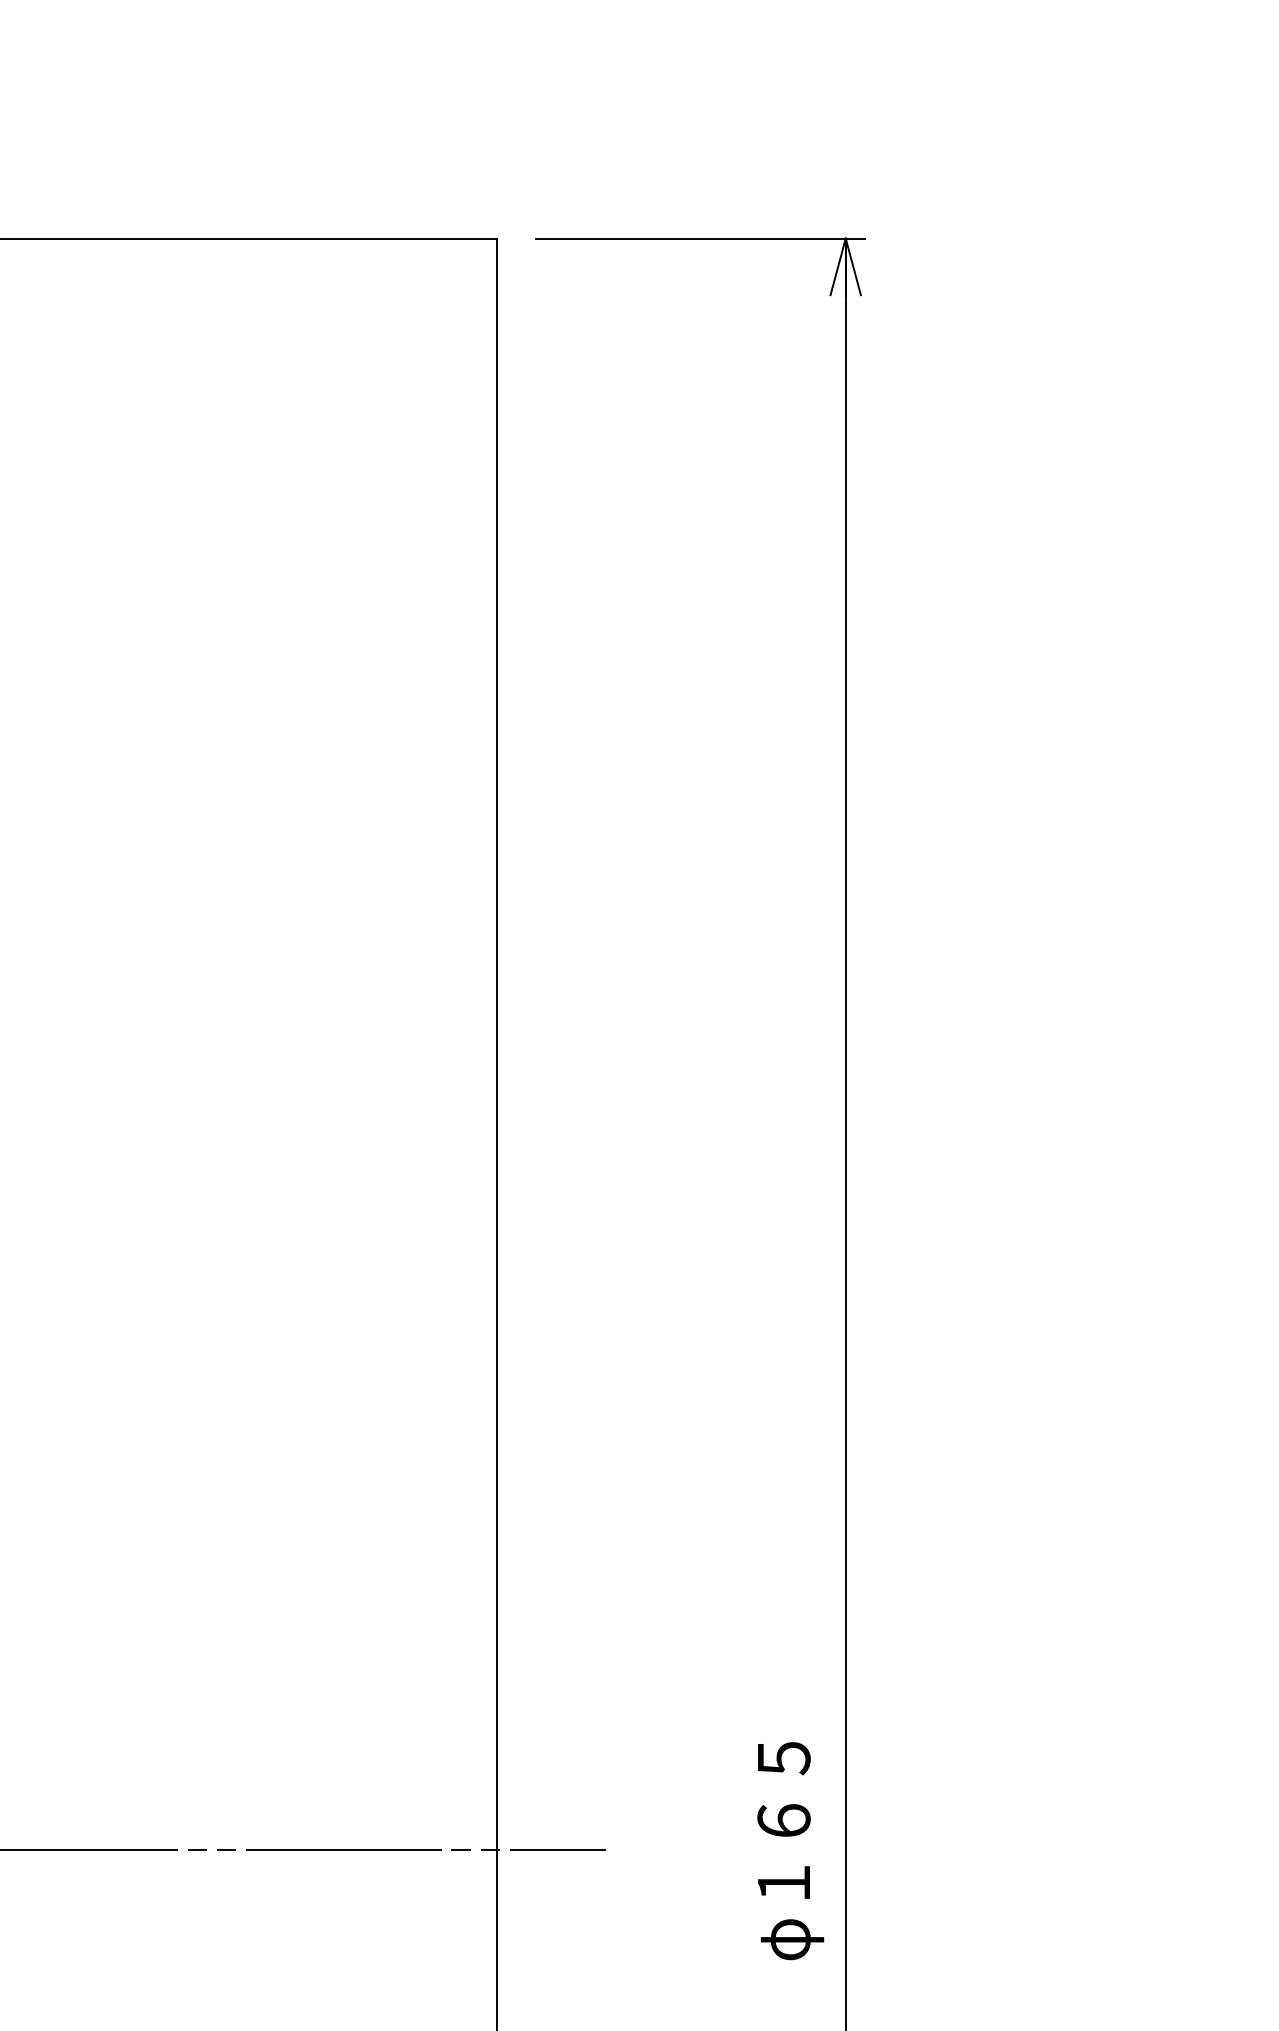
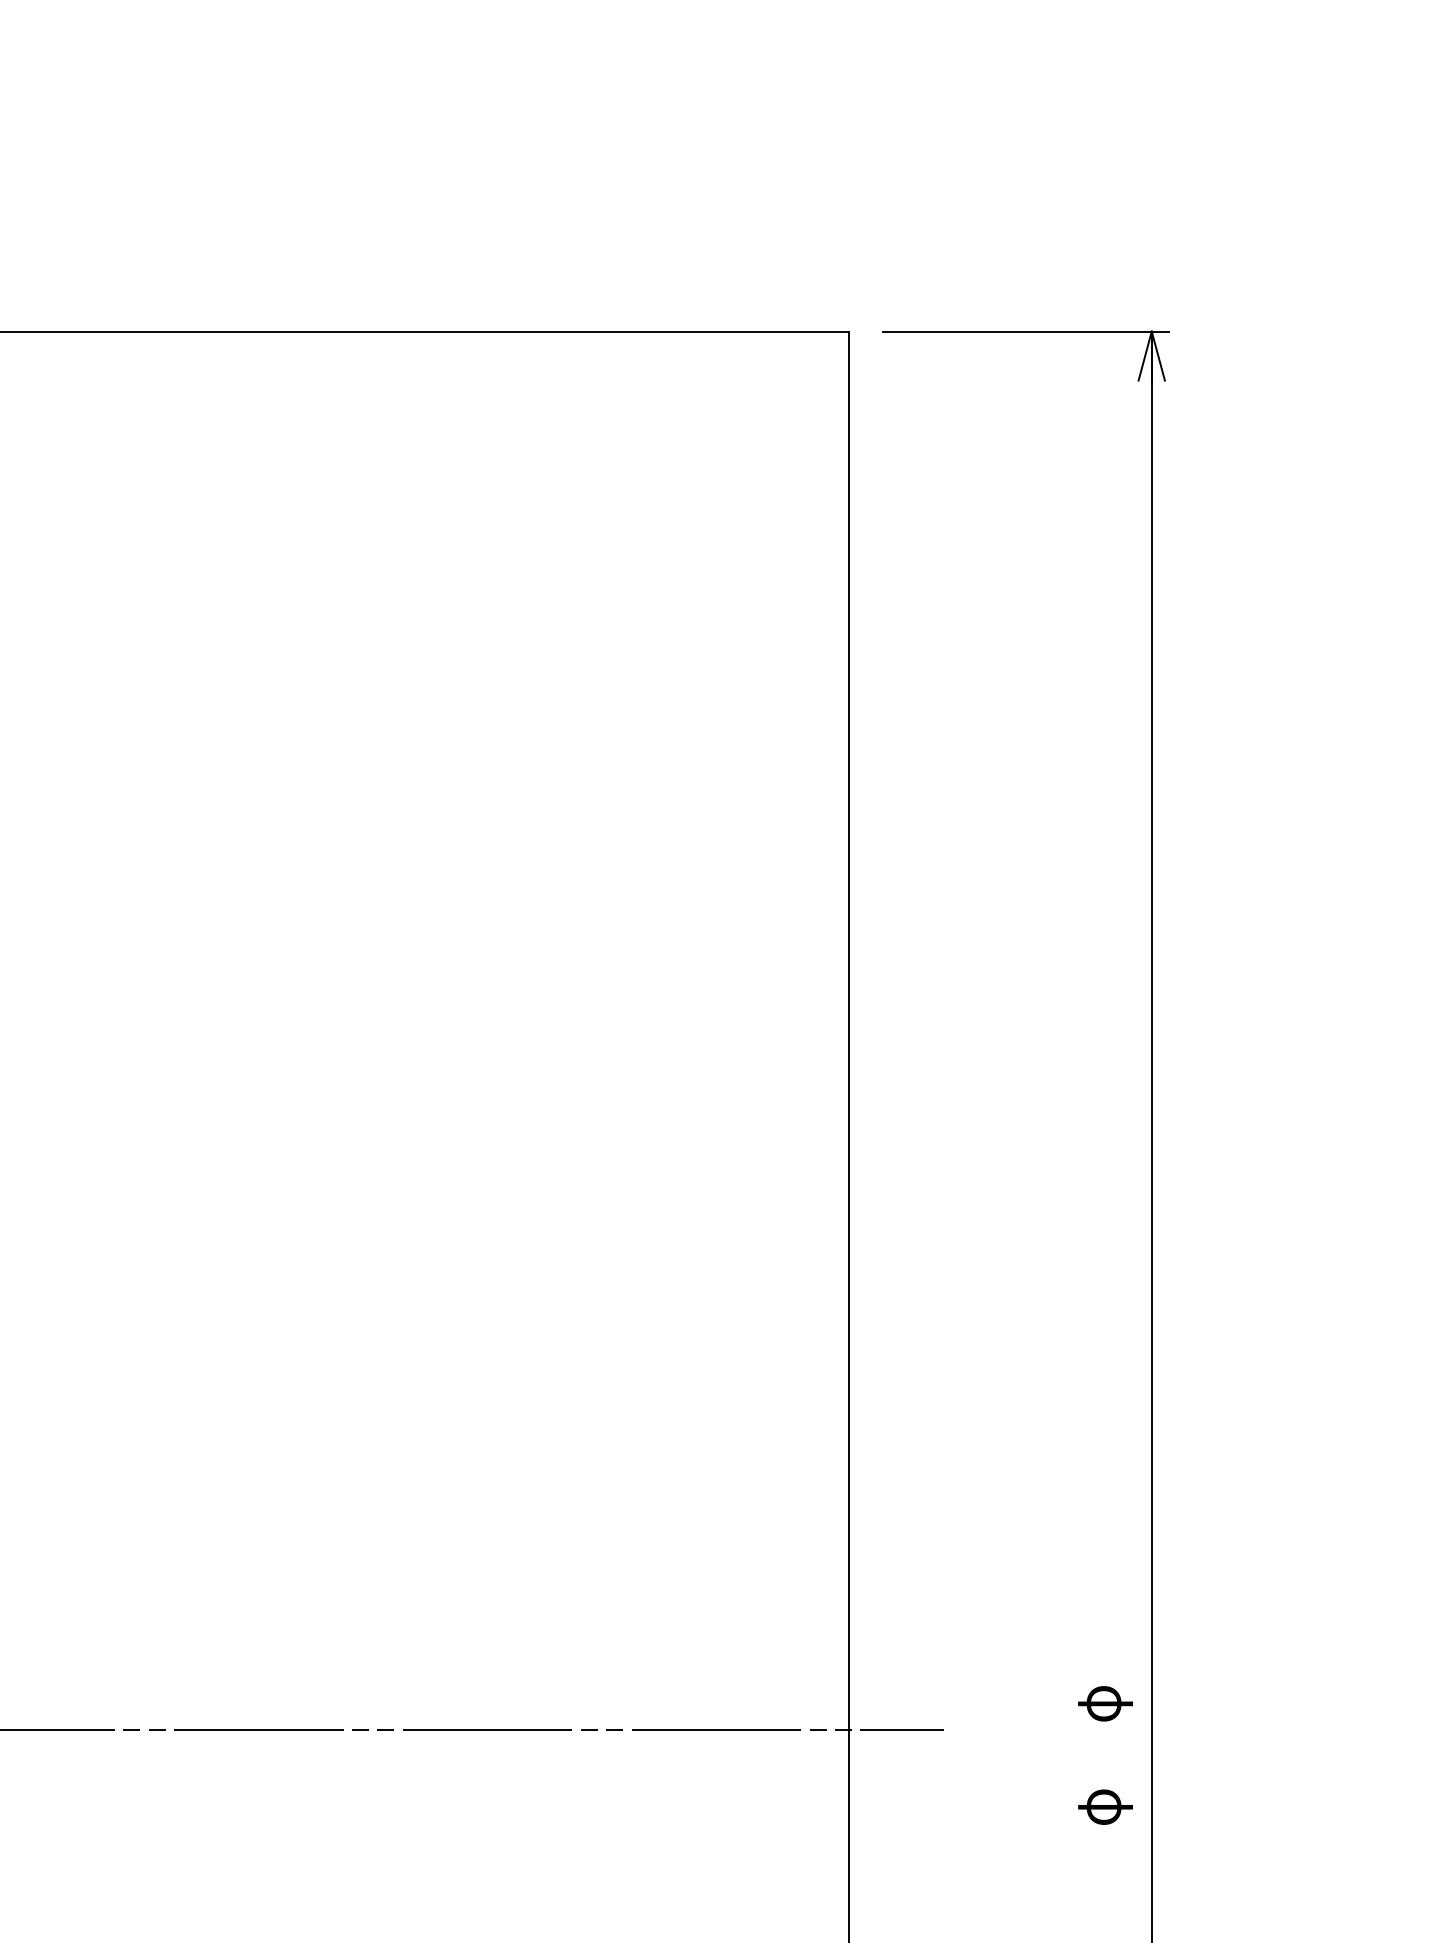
text: (790, 1820) -> (1103, 1703), １６５ -> φ

